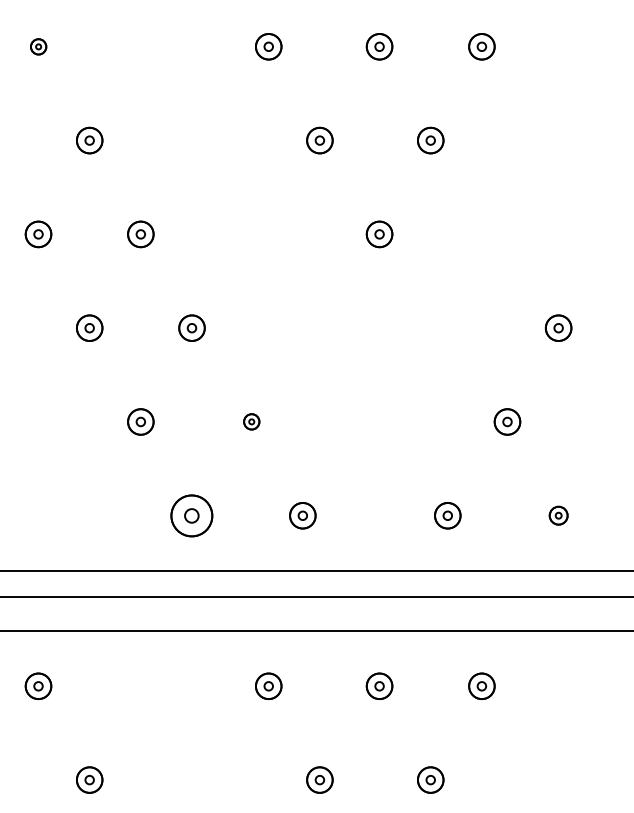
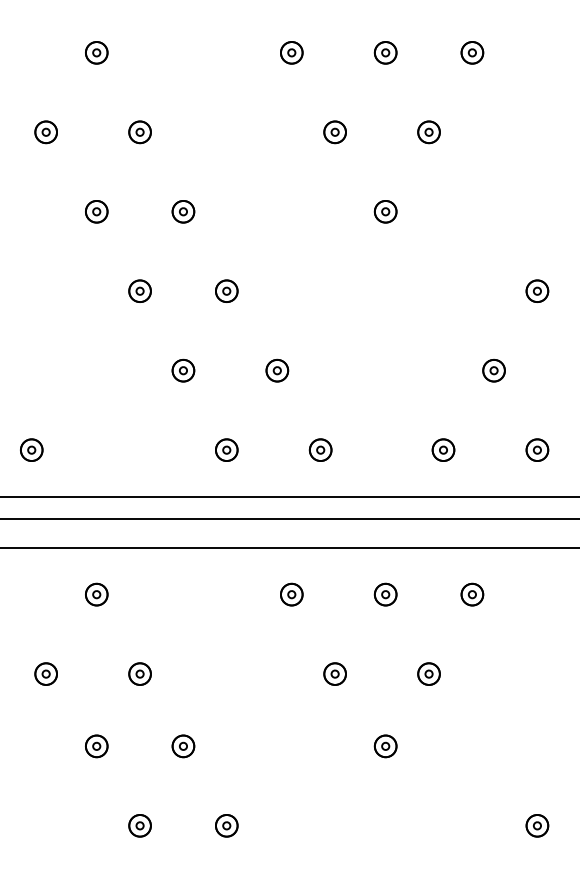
part: (38, 46) -> (96, 52), size x1.67
part: (251, 421) -> (277, 370), size x1.67
part: (191, 514) -> (226, 449), size x0.62
part: (558, 514) -> (537, 449), size x1.43

